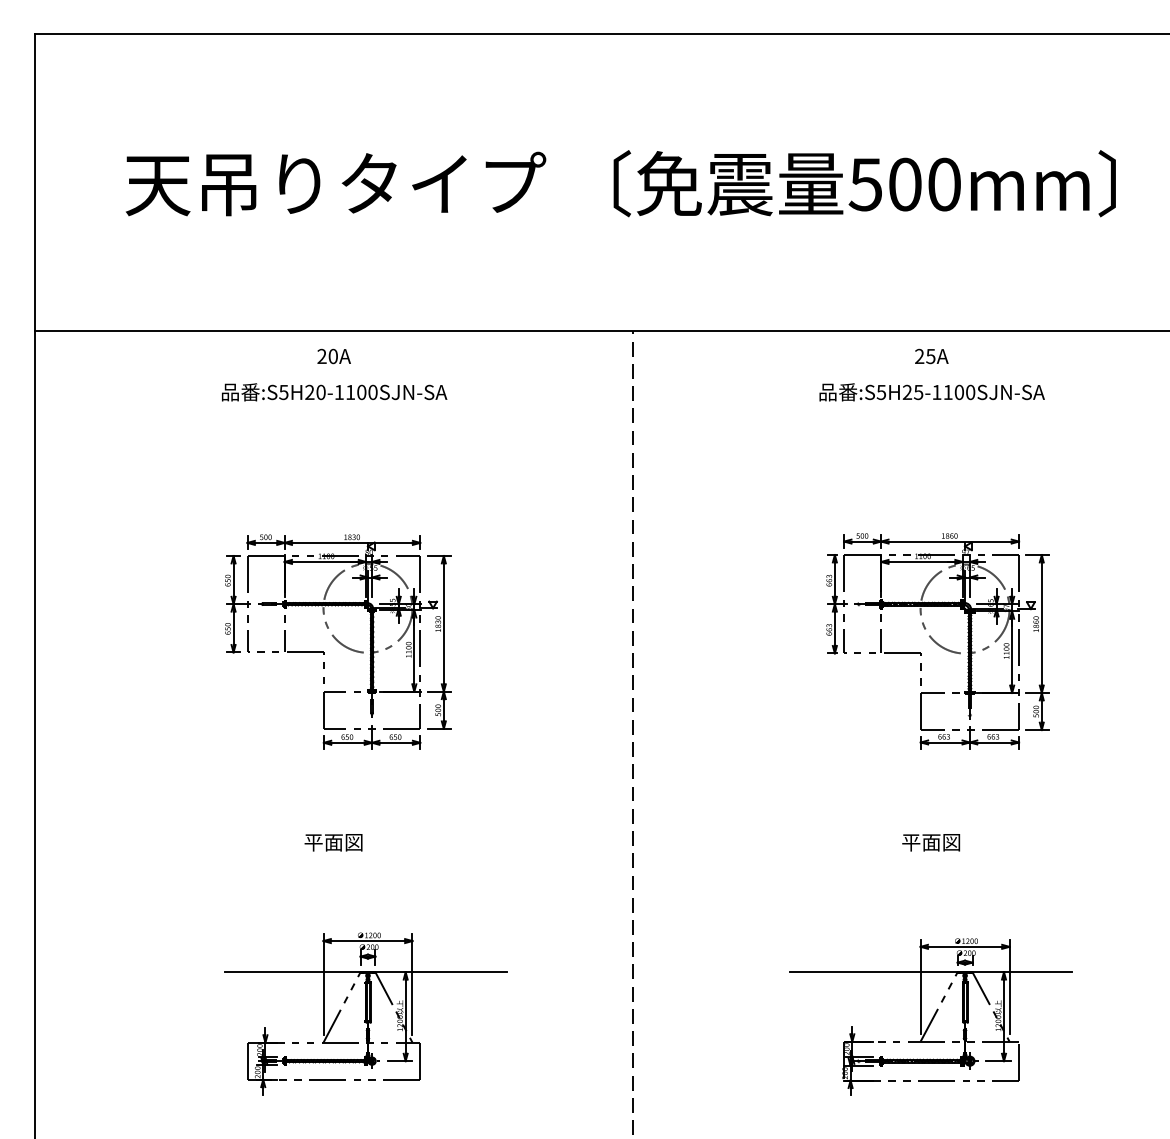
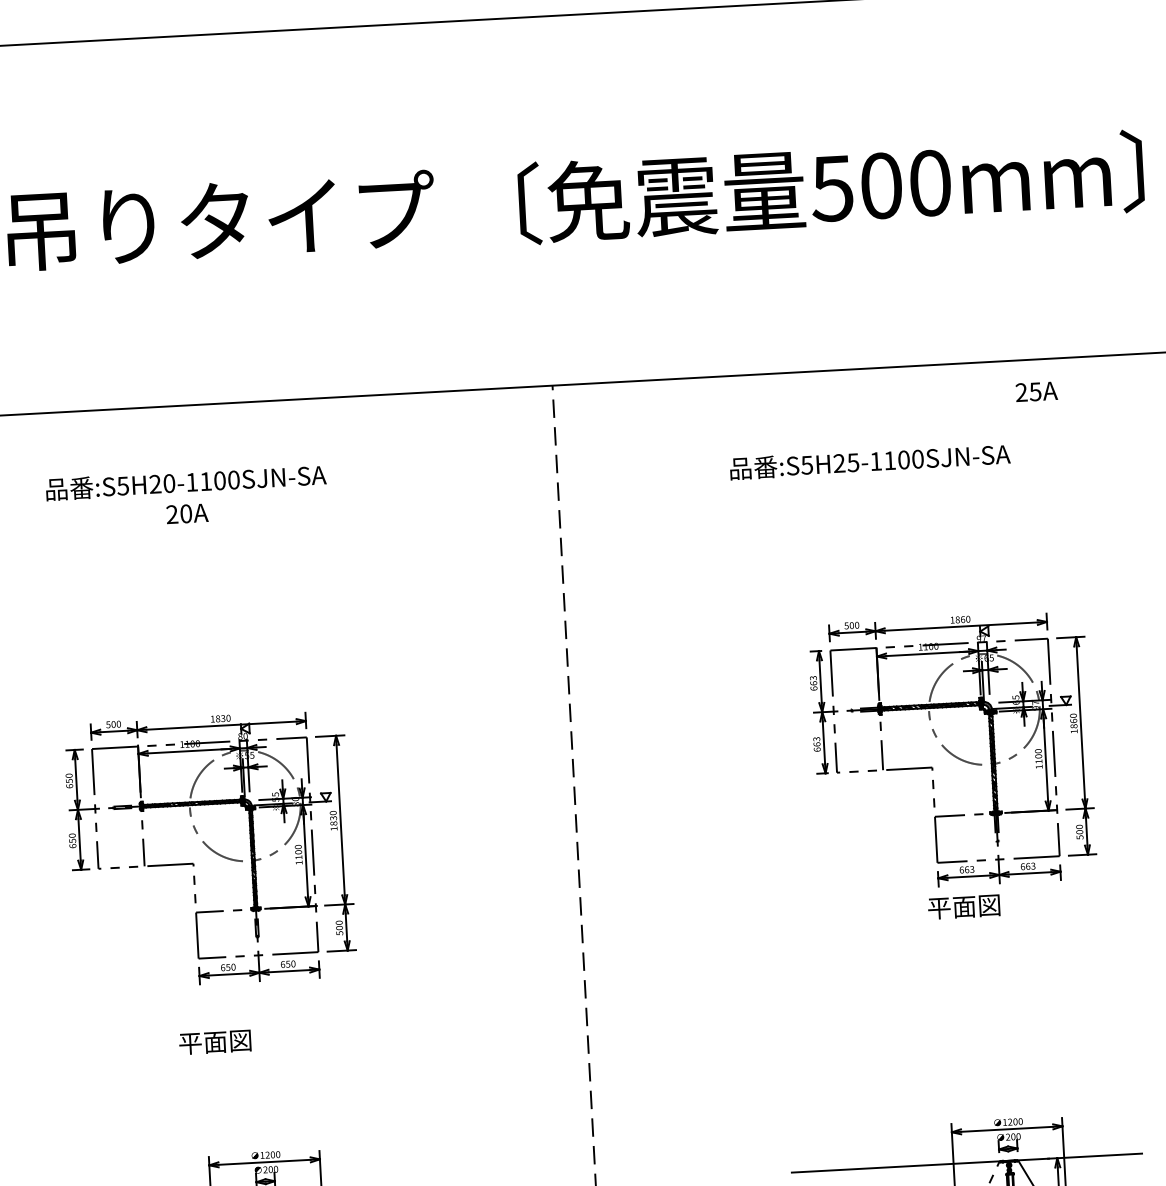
text: (333, 356) -> (186, 513), moved
text: (931, 356) -> (1036, 391), moved
text: (931, 392) -> (869, 461), moved
part: (338, 641) -> (210, 849), moved
text: (931, 842) -> (964, 906), moved

